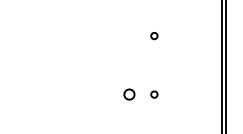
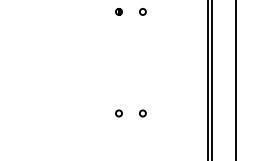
circle: (153, 36) -> (142, 57), removed
circle: (128, 94) -> (118, 113), size x0.62

